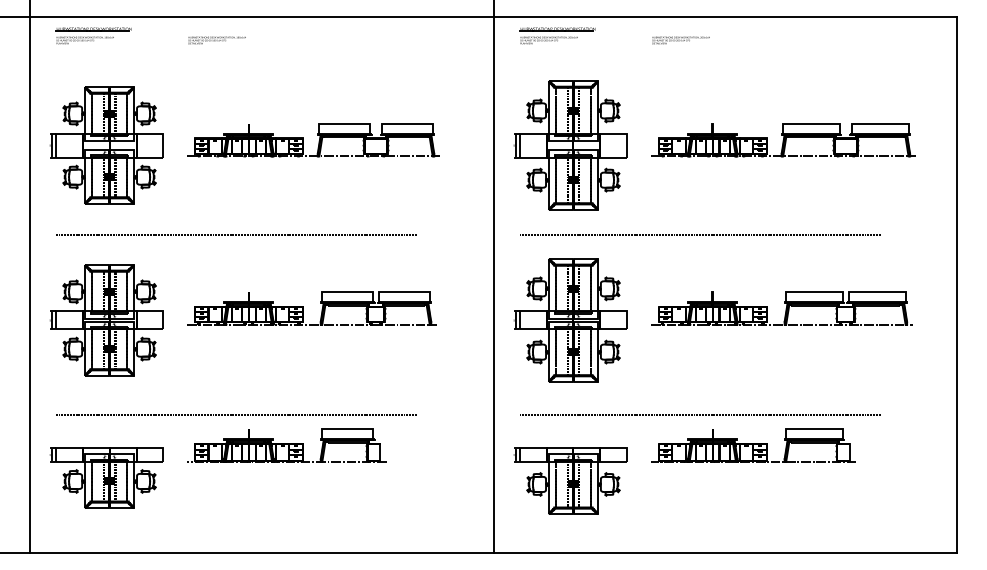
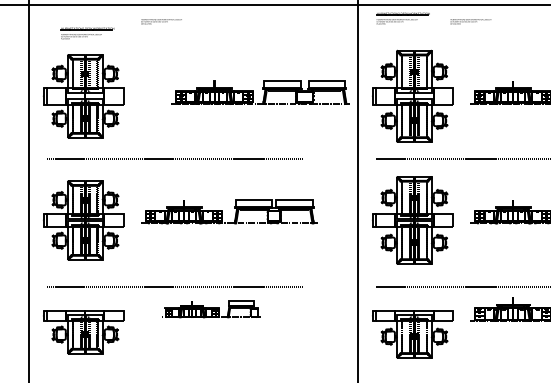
part: (93, 35) -> (87, 33), moved
text: (680, 40) -> (470, 21), moved
part: (313, 140) -> (260, 92), moved
part: (286, 445) -> (210, 309), size x0.7

